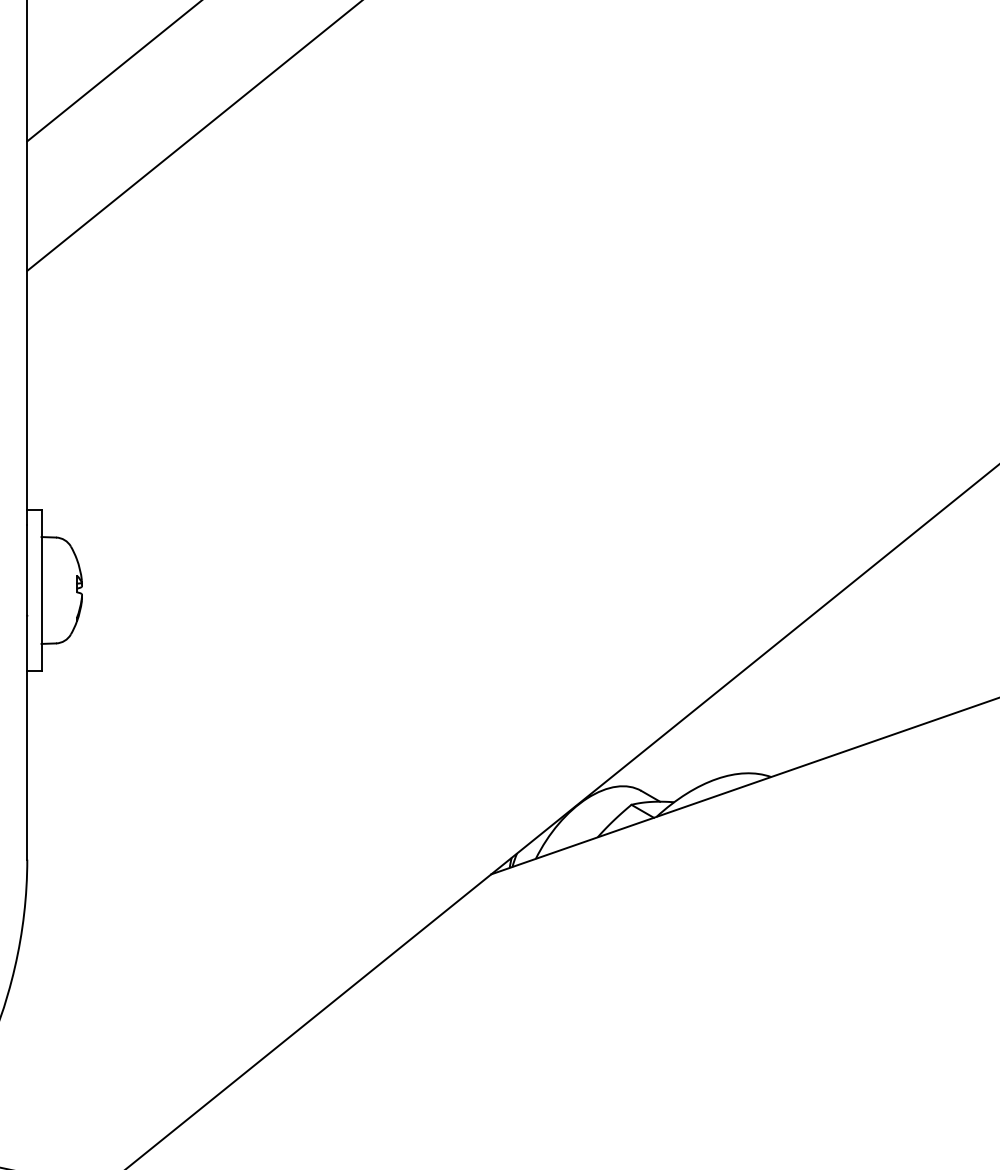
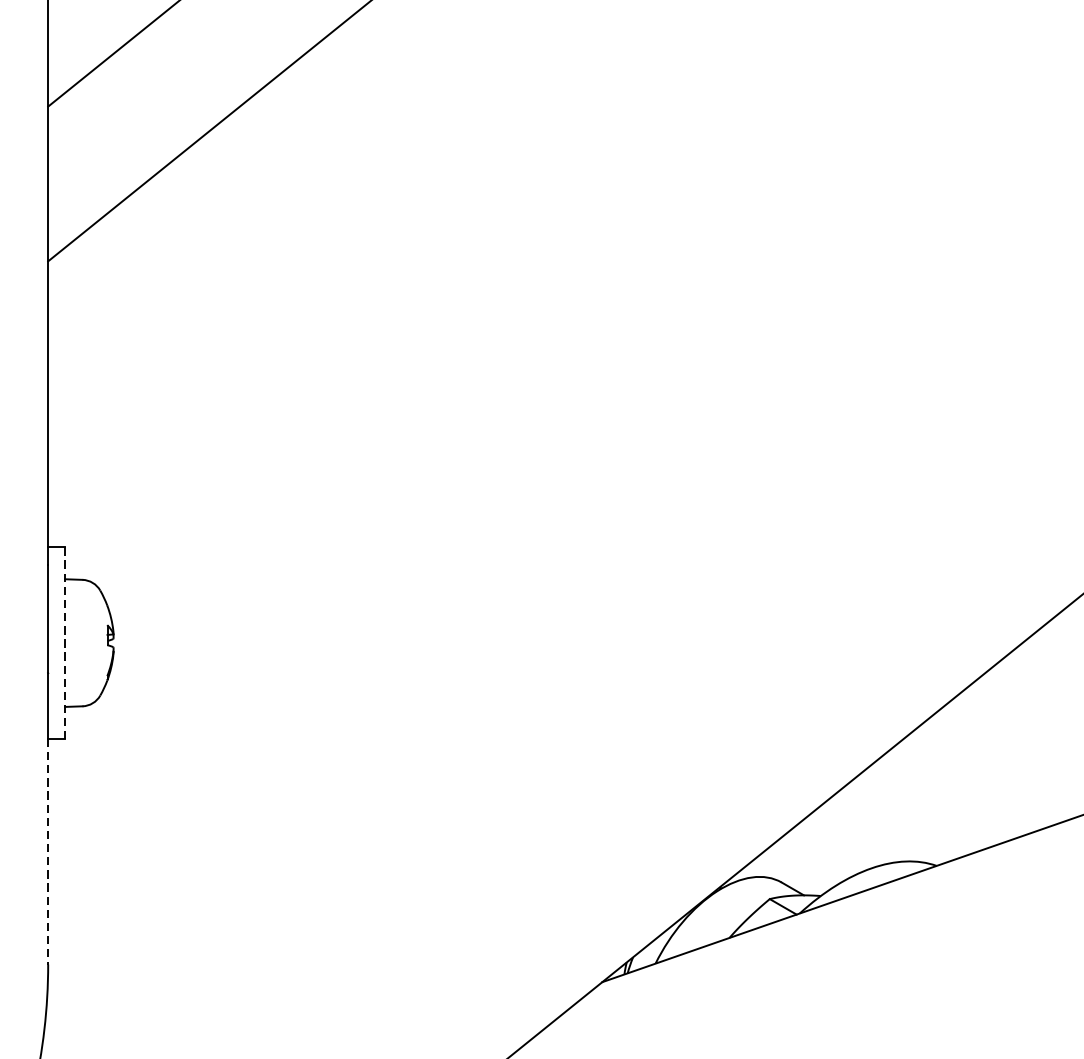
line: (41, 590) -> (65, 643), solid -> dashed
line: (27, 765) -> (48, 852), solid -> dashed

